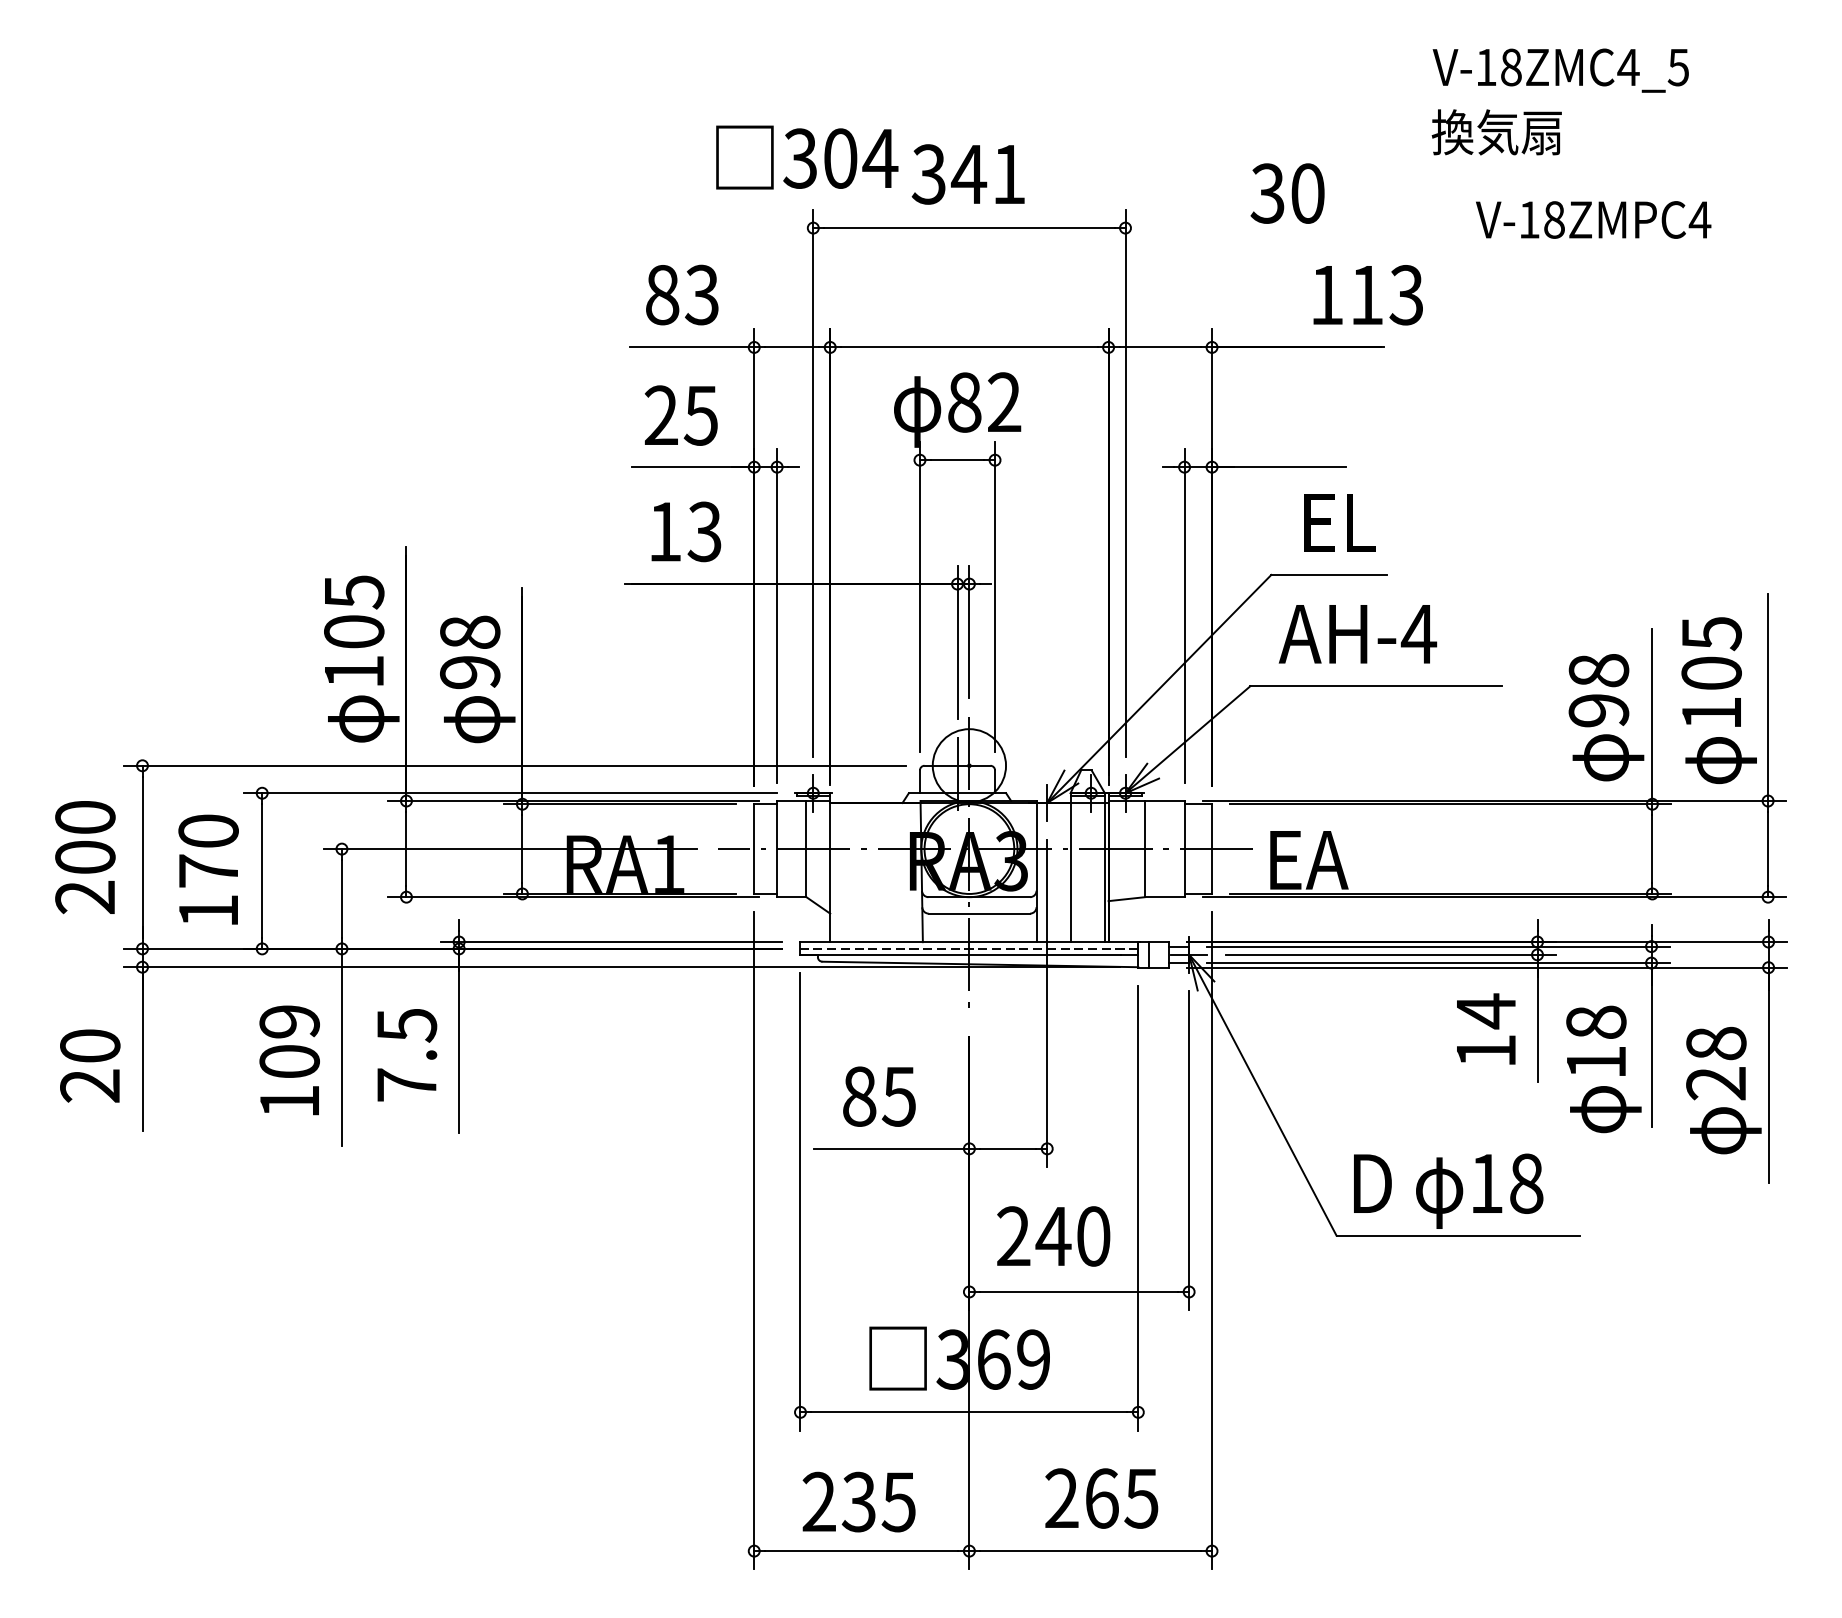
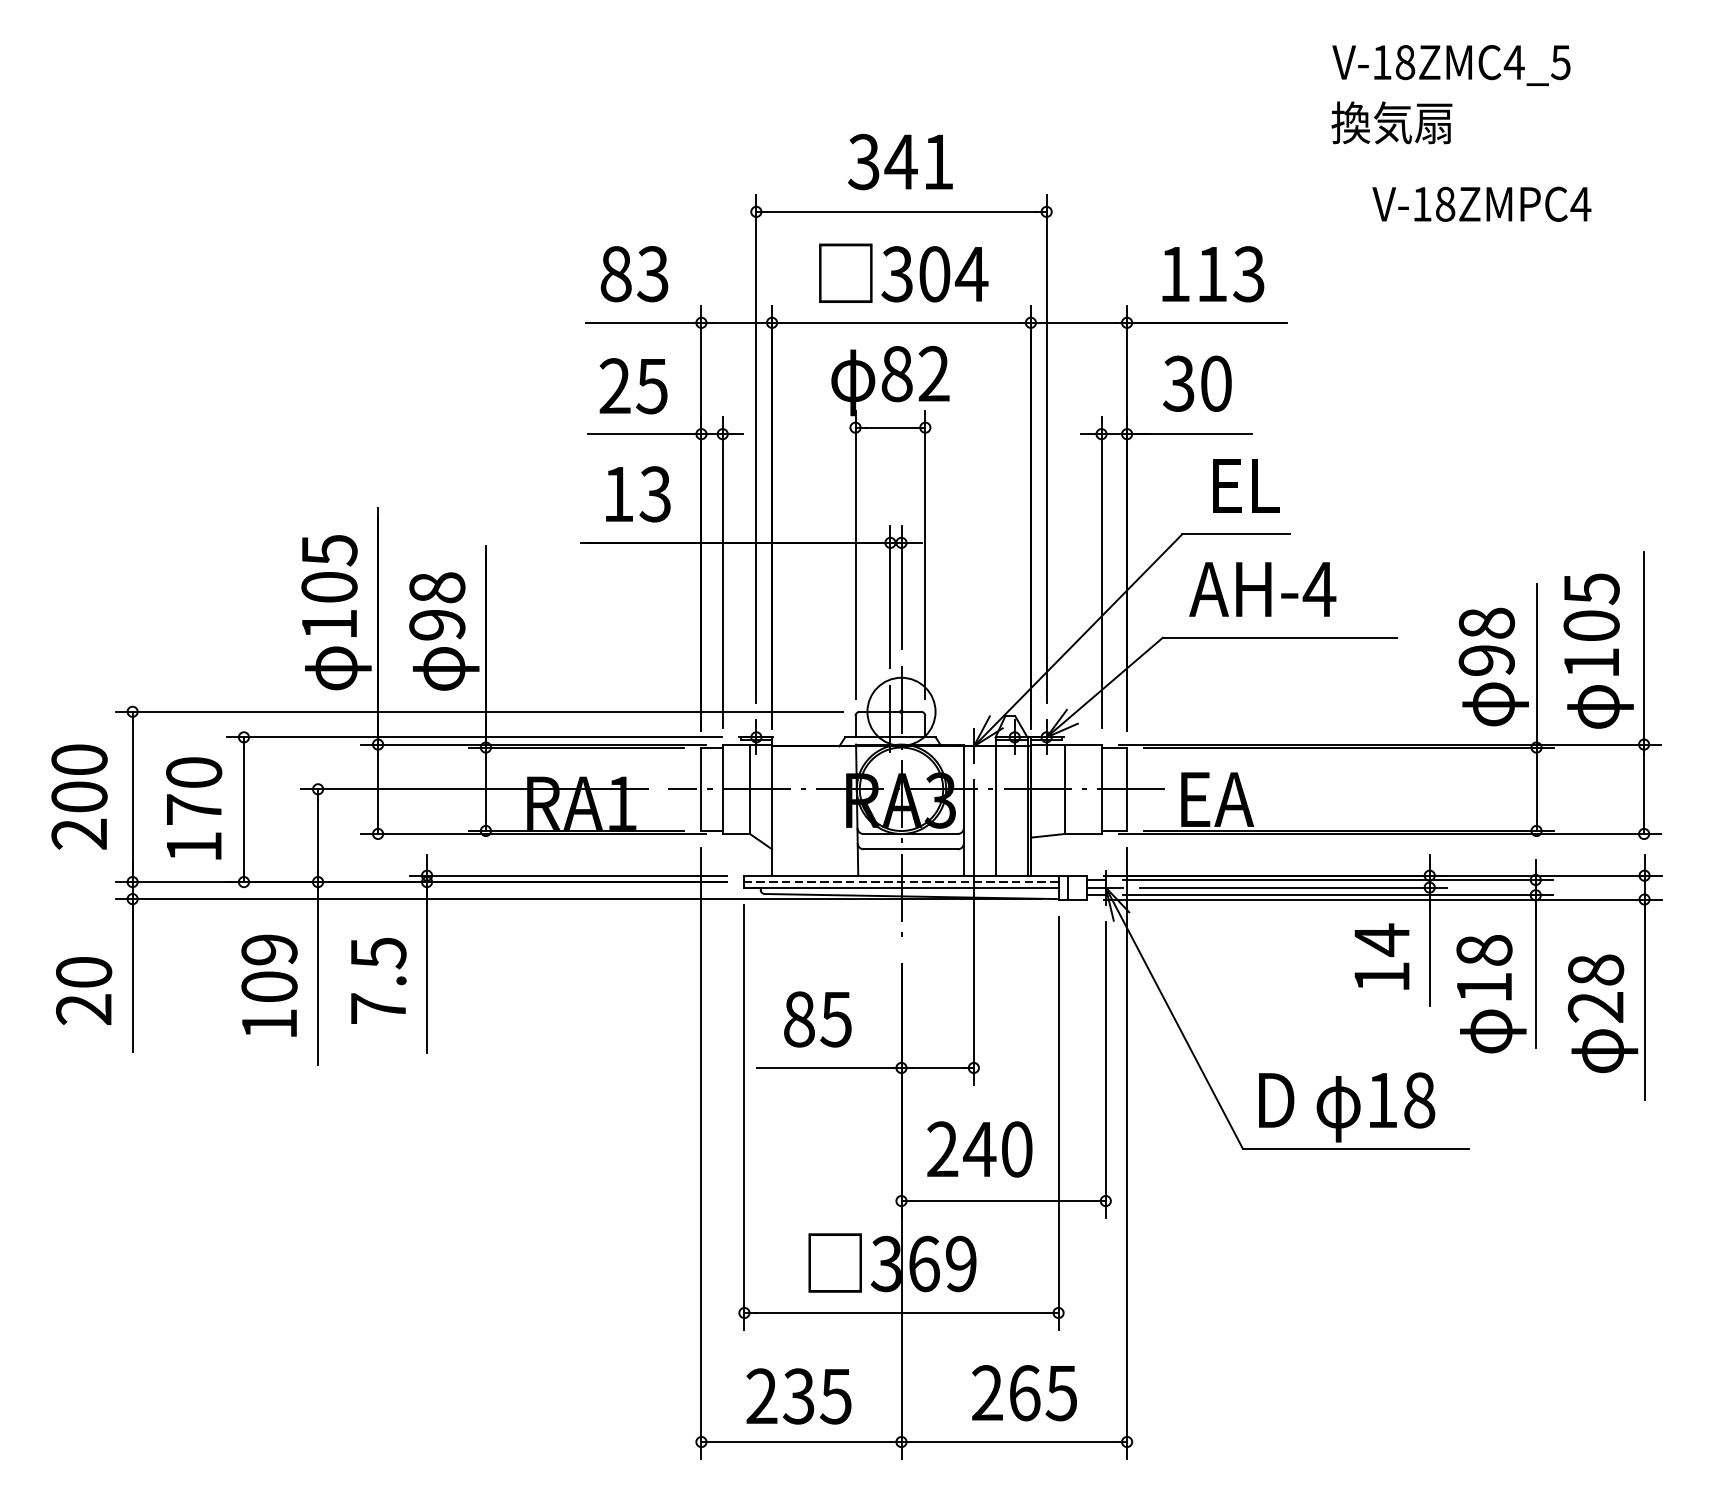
text: (806, 156) -> (903, 272), moved
text: (1287, 193) -> (1197, 383), moved
text: (1368, 295) -> (1213, 274), moved

